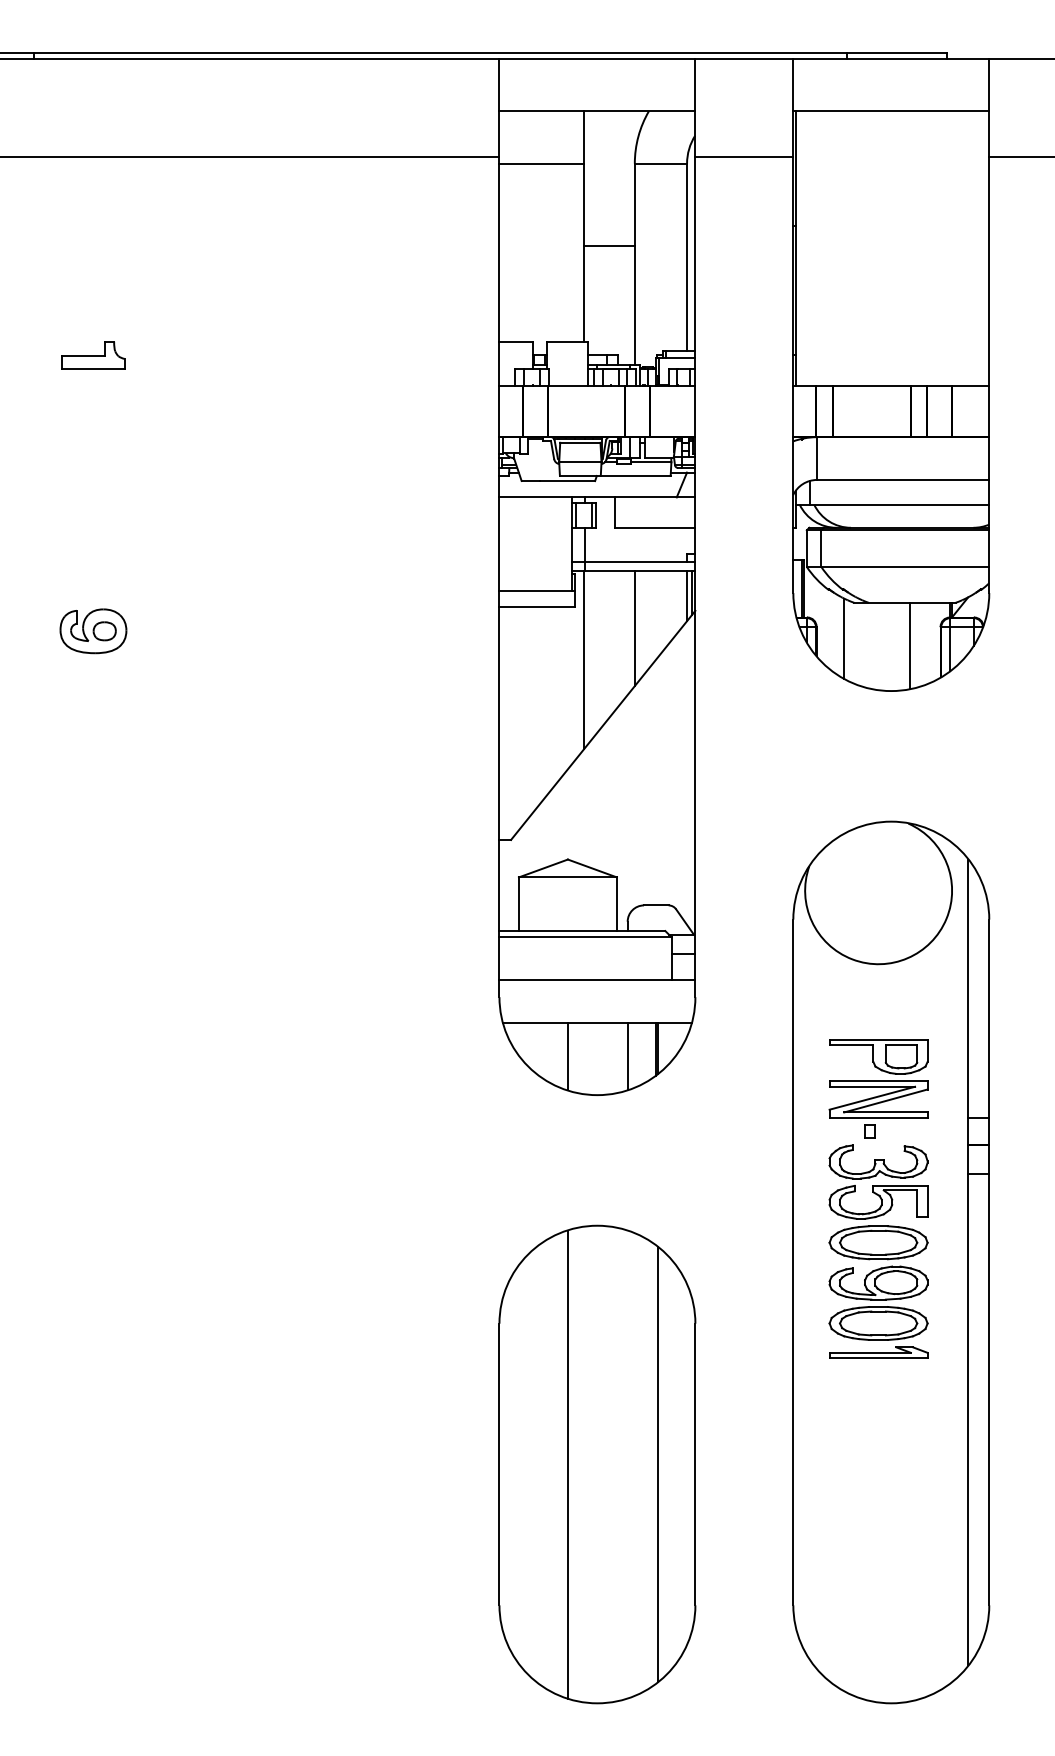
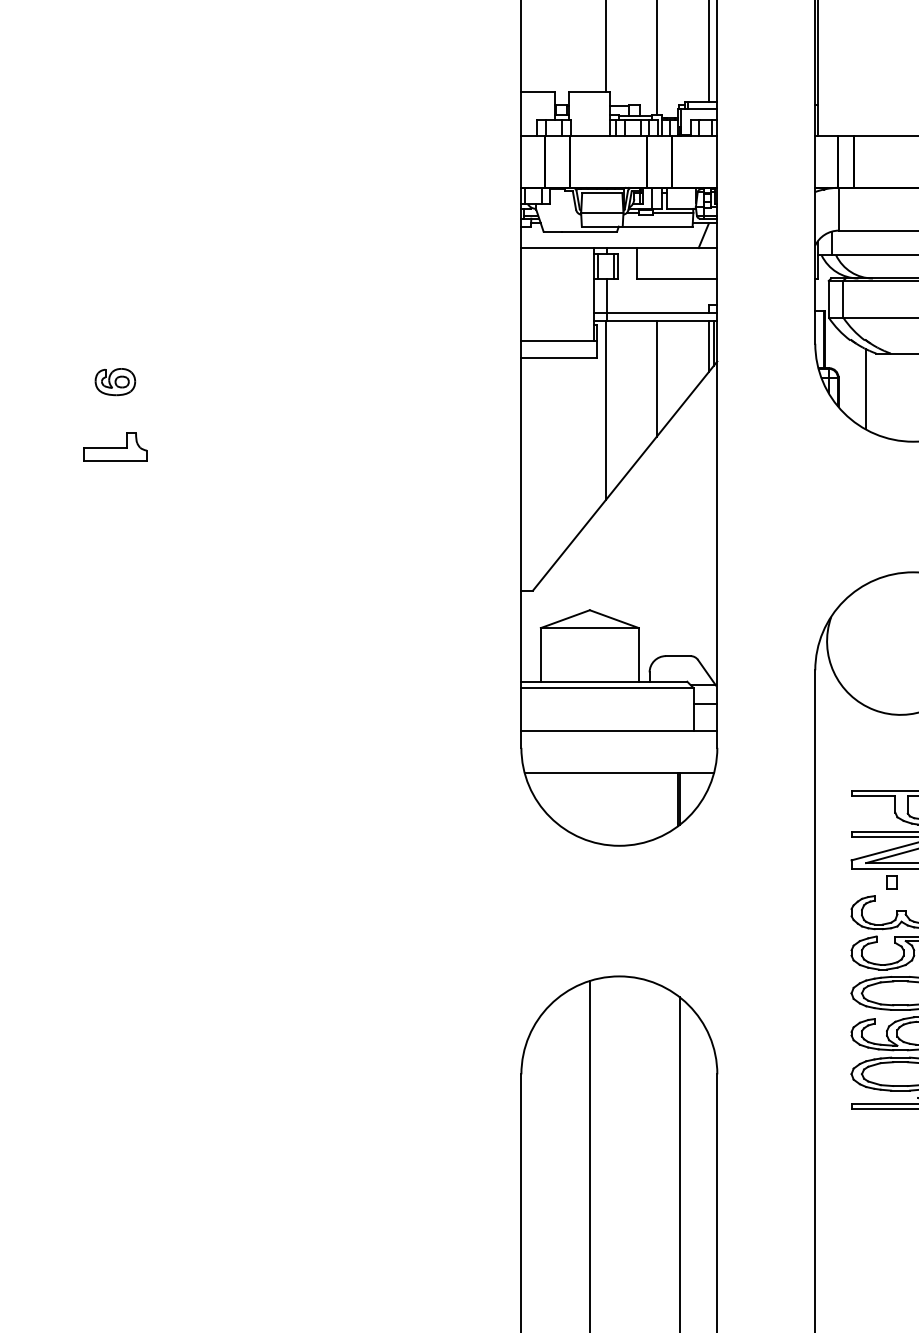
part: (93, 355) -> (115, 447), moved
part: (93, 631) -> (115, 382), size x0.6
line: (567, 1056) -> (589, 807), removed
line: (627, 1056) -> (649, 807), removed

